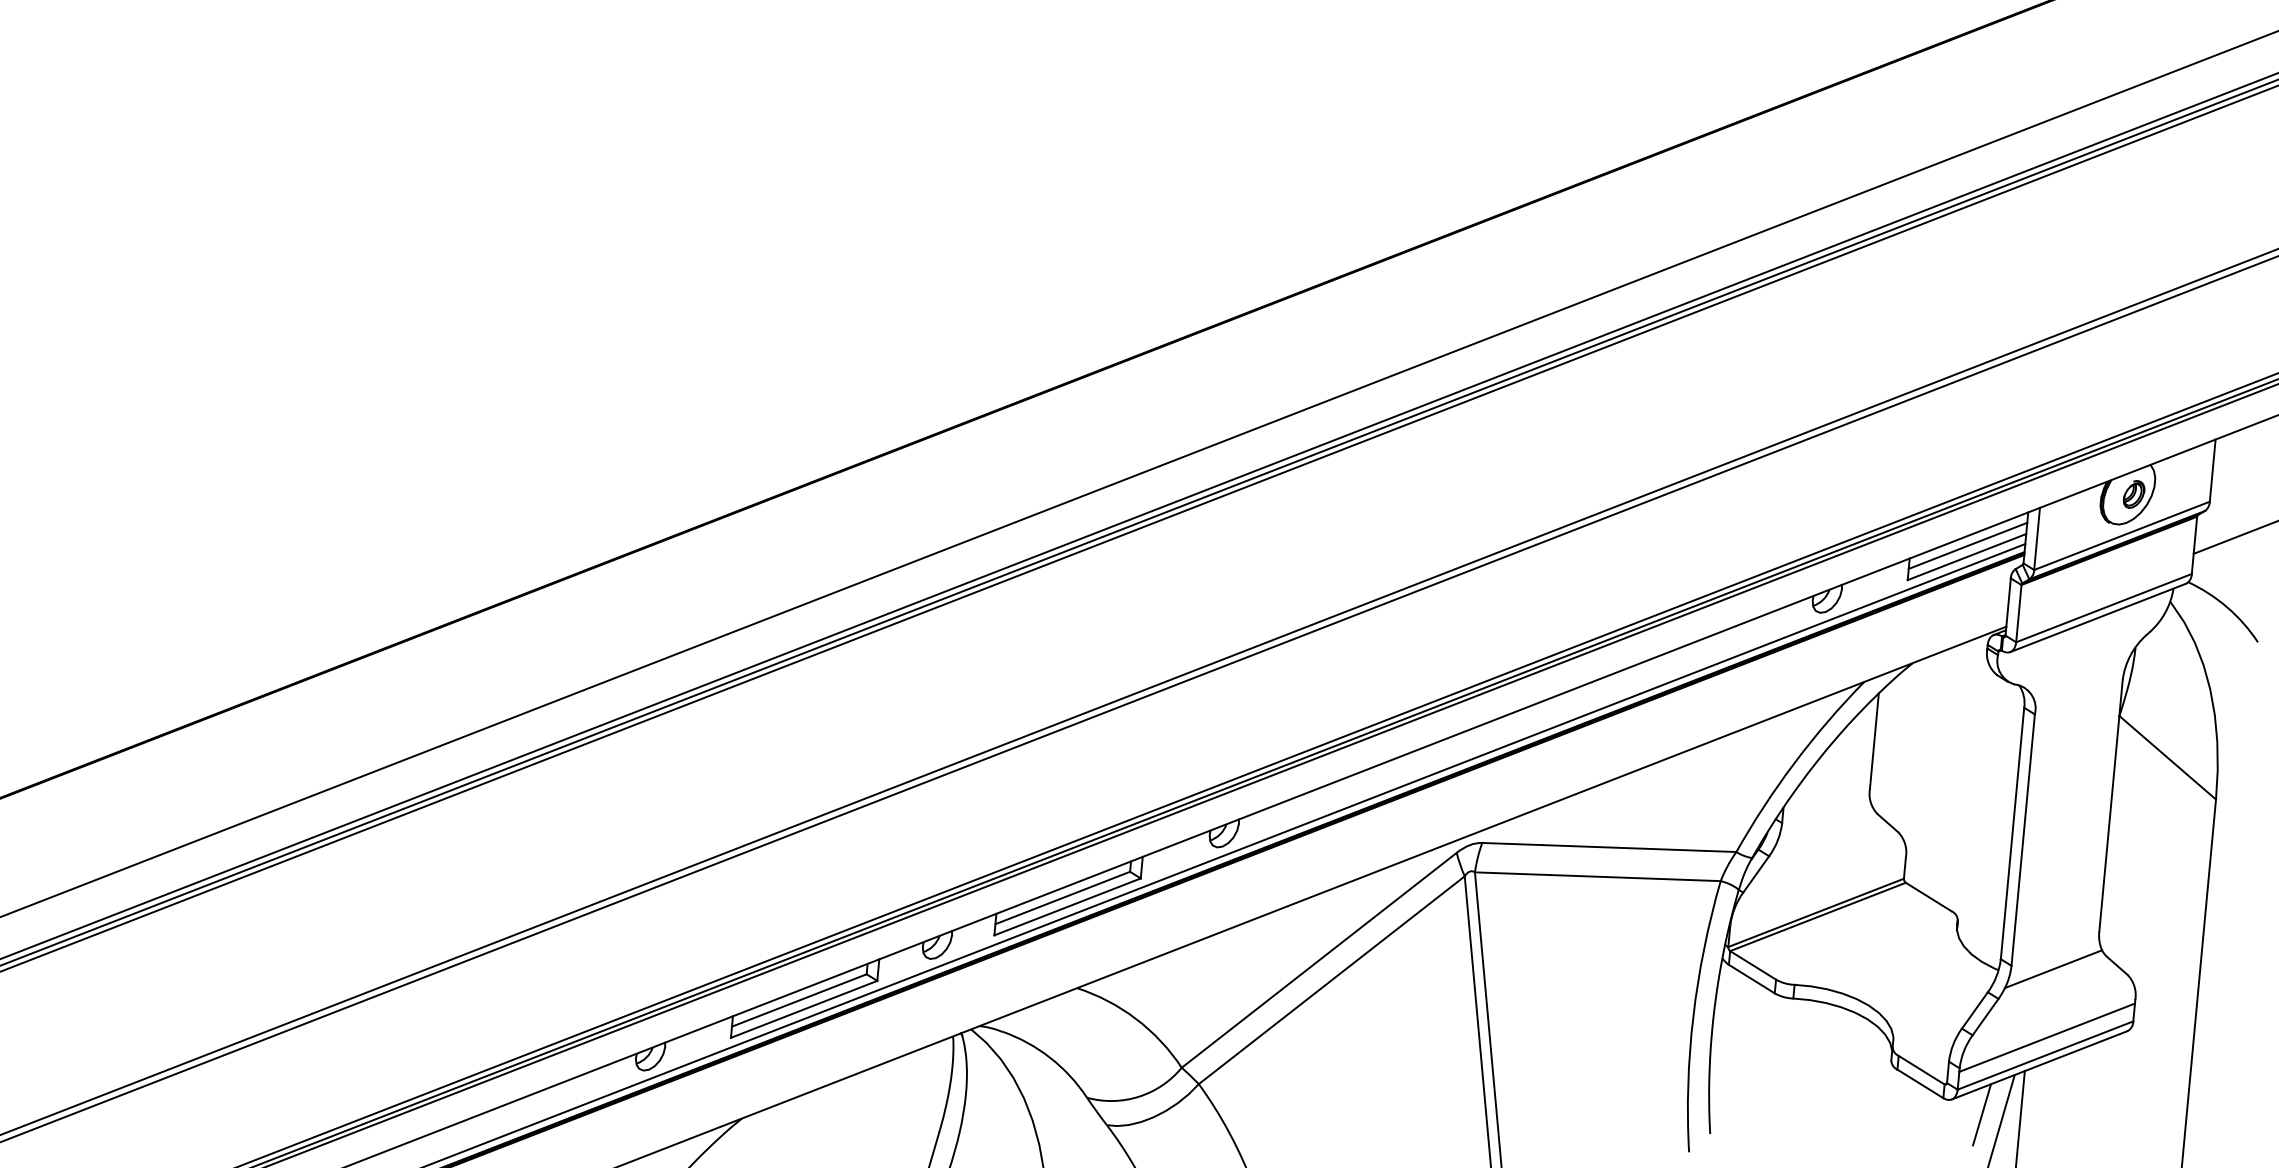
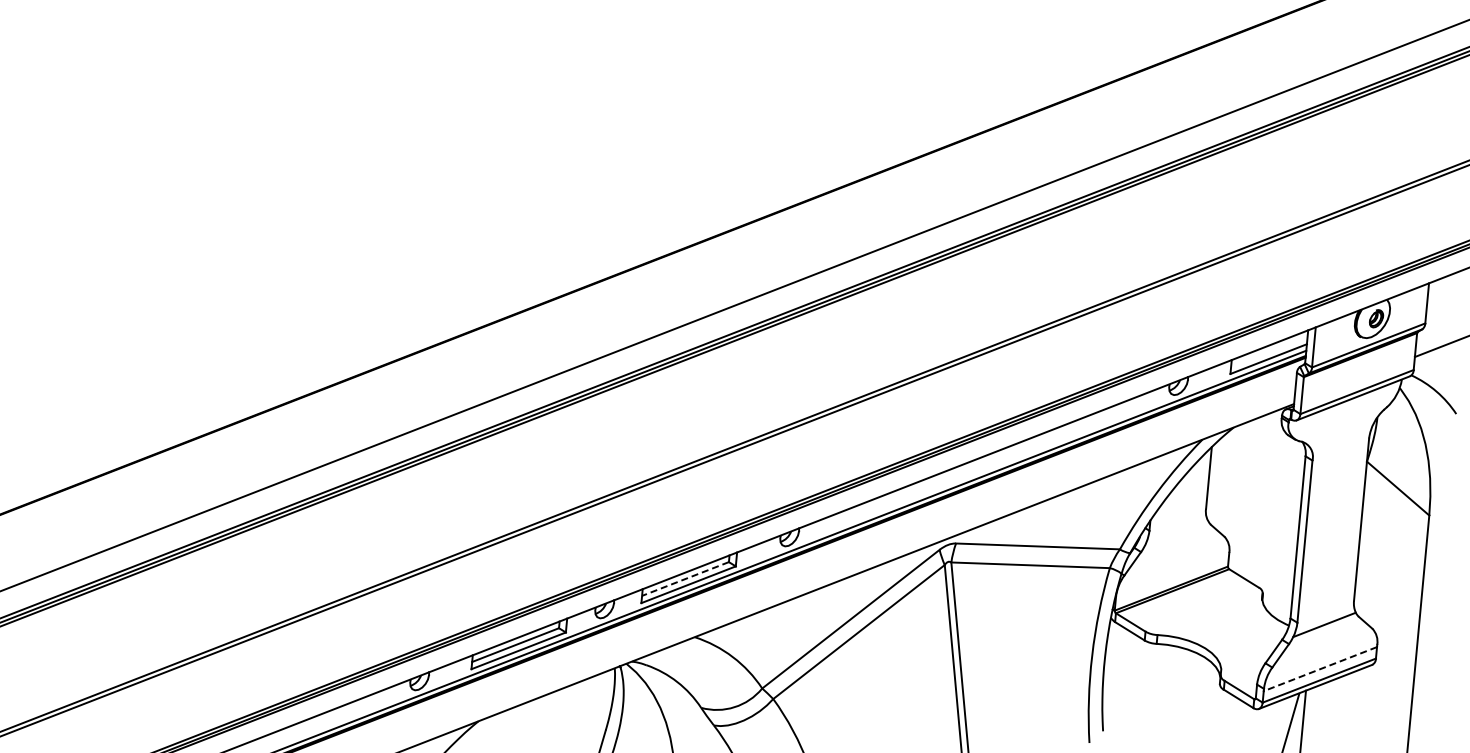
line: (1968, 545) -> (1269, 351), removed
line: (1062, 898) -> (685, 579), solid -> dashed
line: (2047, 1038) -> (1320, 669), solid -> dashed
line: (1982, 1114) -> (1278, 718), removed

